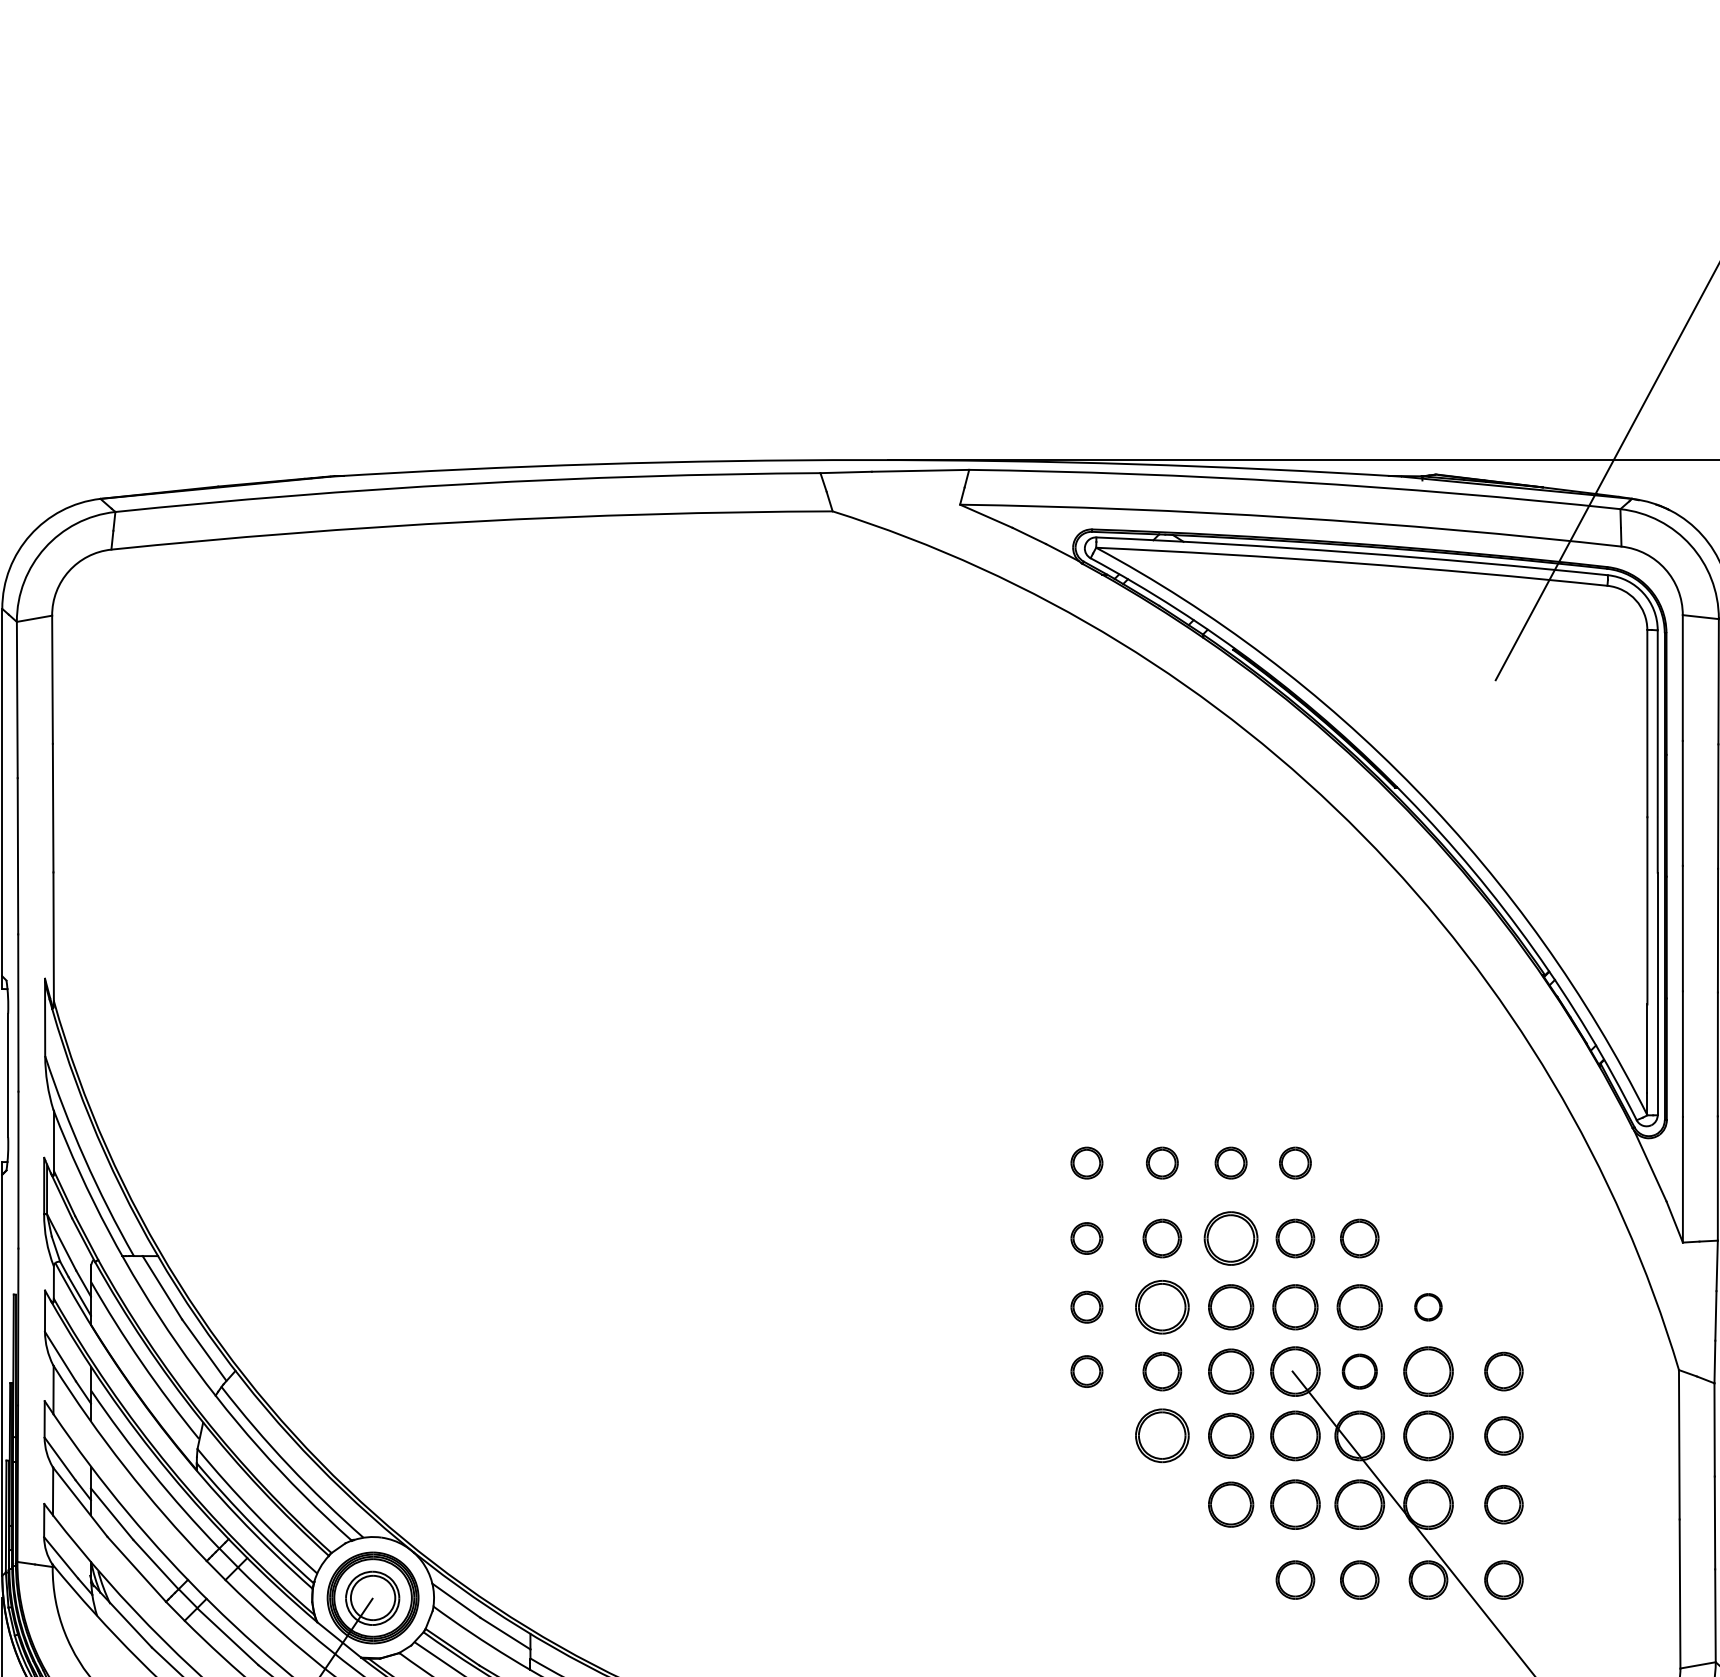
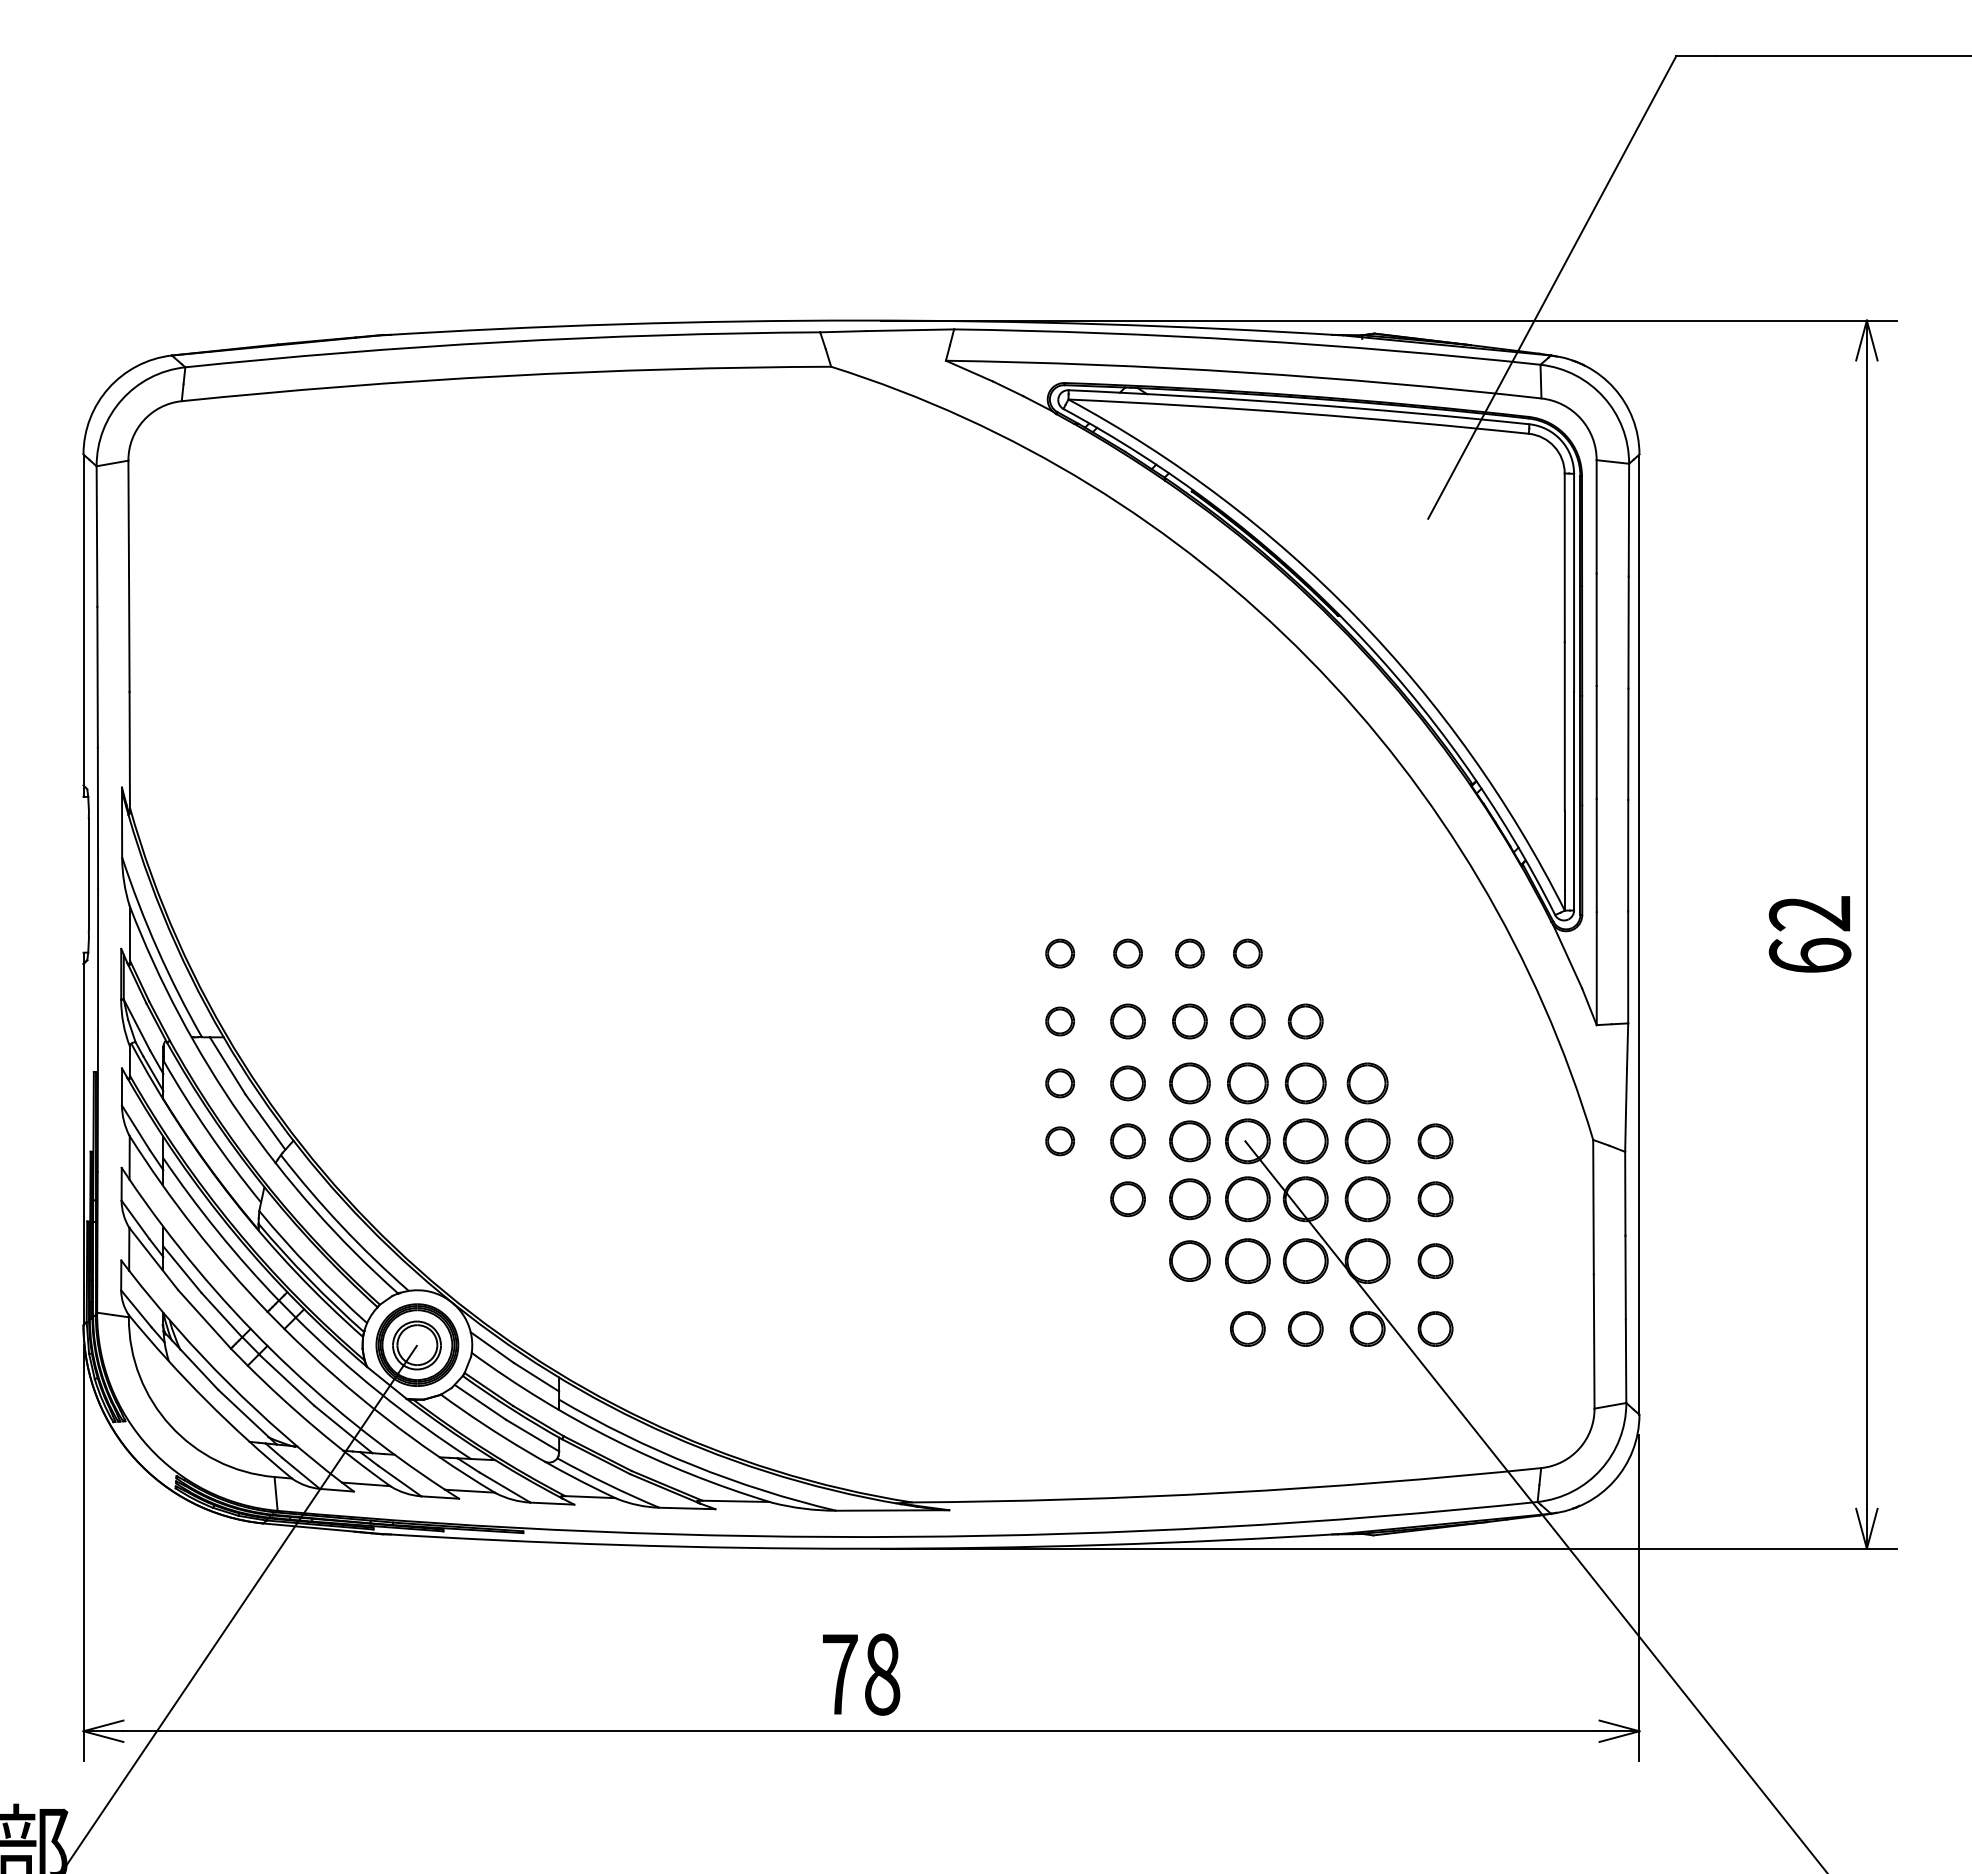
part: (1230, 1238) -> (1189, 1021), size x0.71
part: (1161, 1307) -> (1127, 1083), size x0.71
part: (1428, 1307) -> (1367, 1083), size x1.67
part: (1359, 1371) -> (1305, 1141), size x1.43
part: (1161, 1436) -> (1127, 1199), size x0.71

